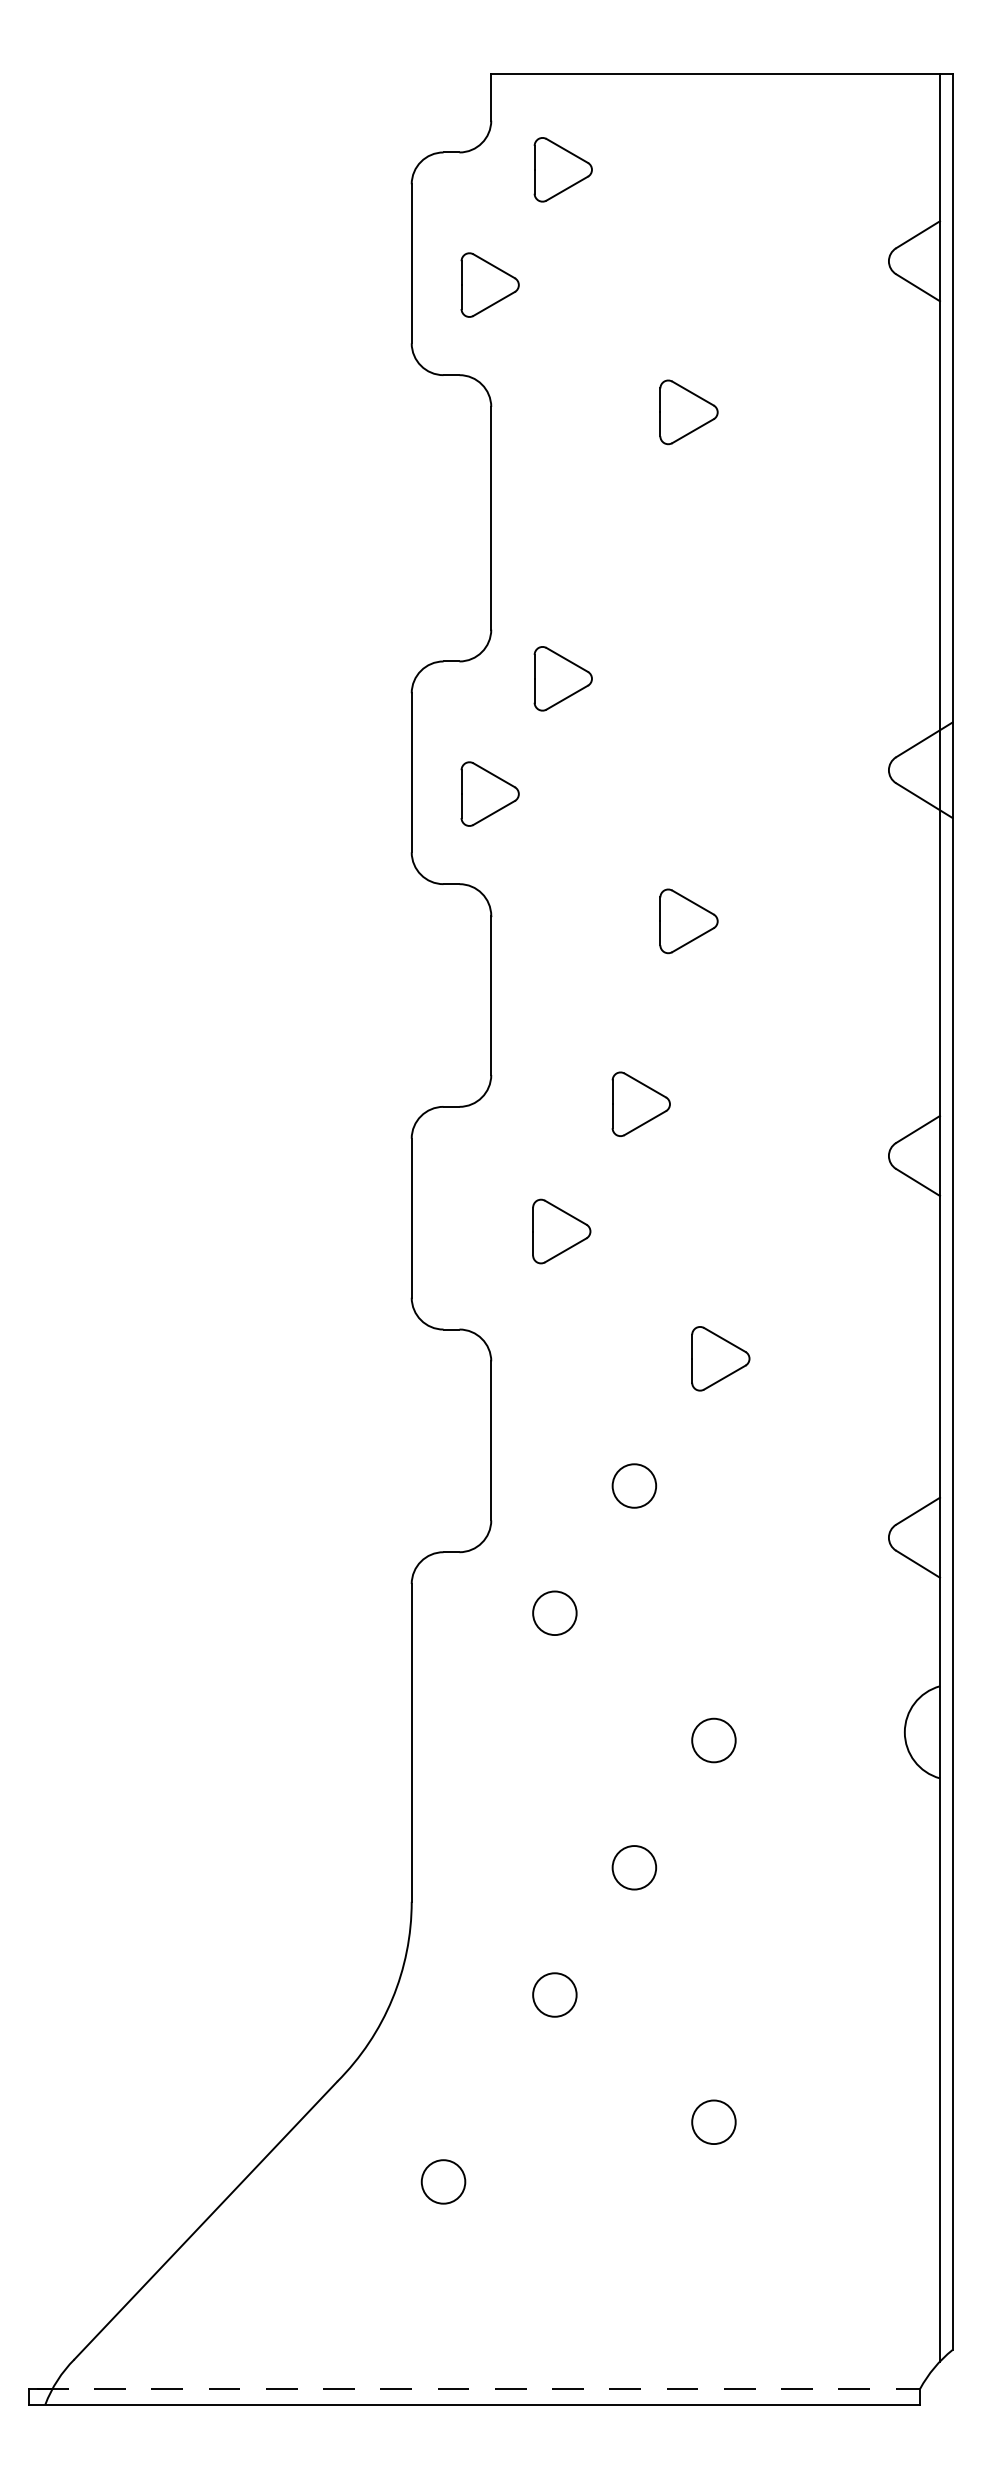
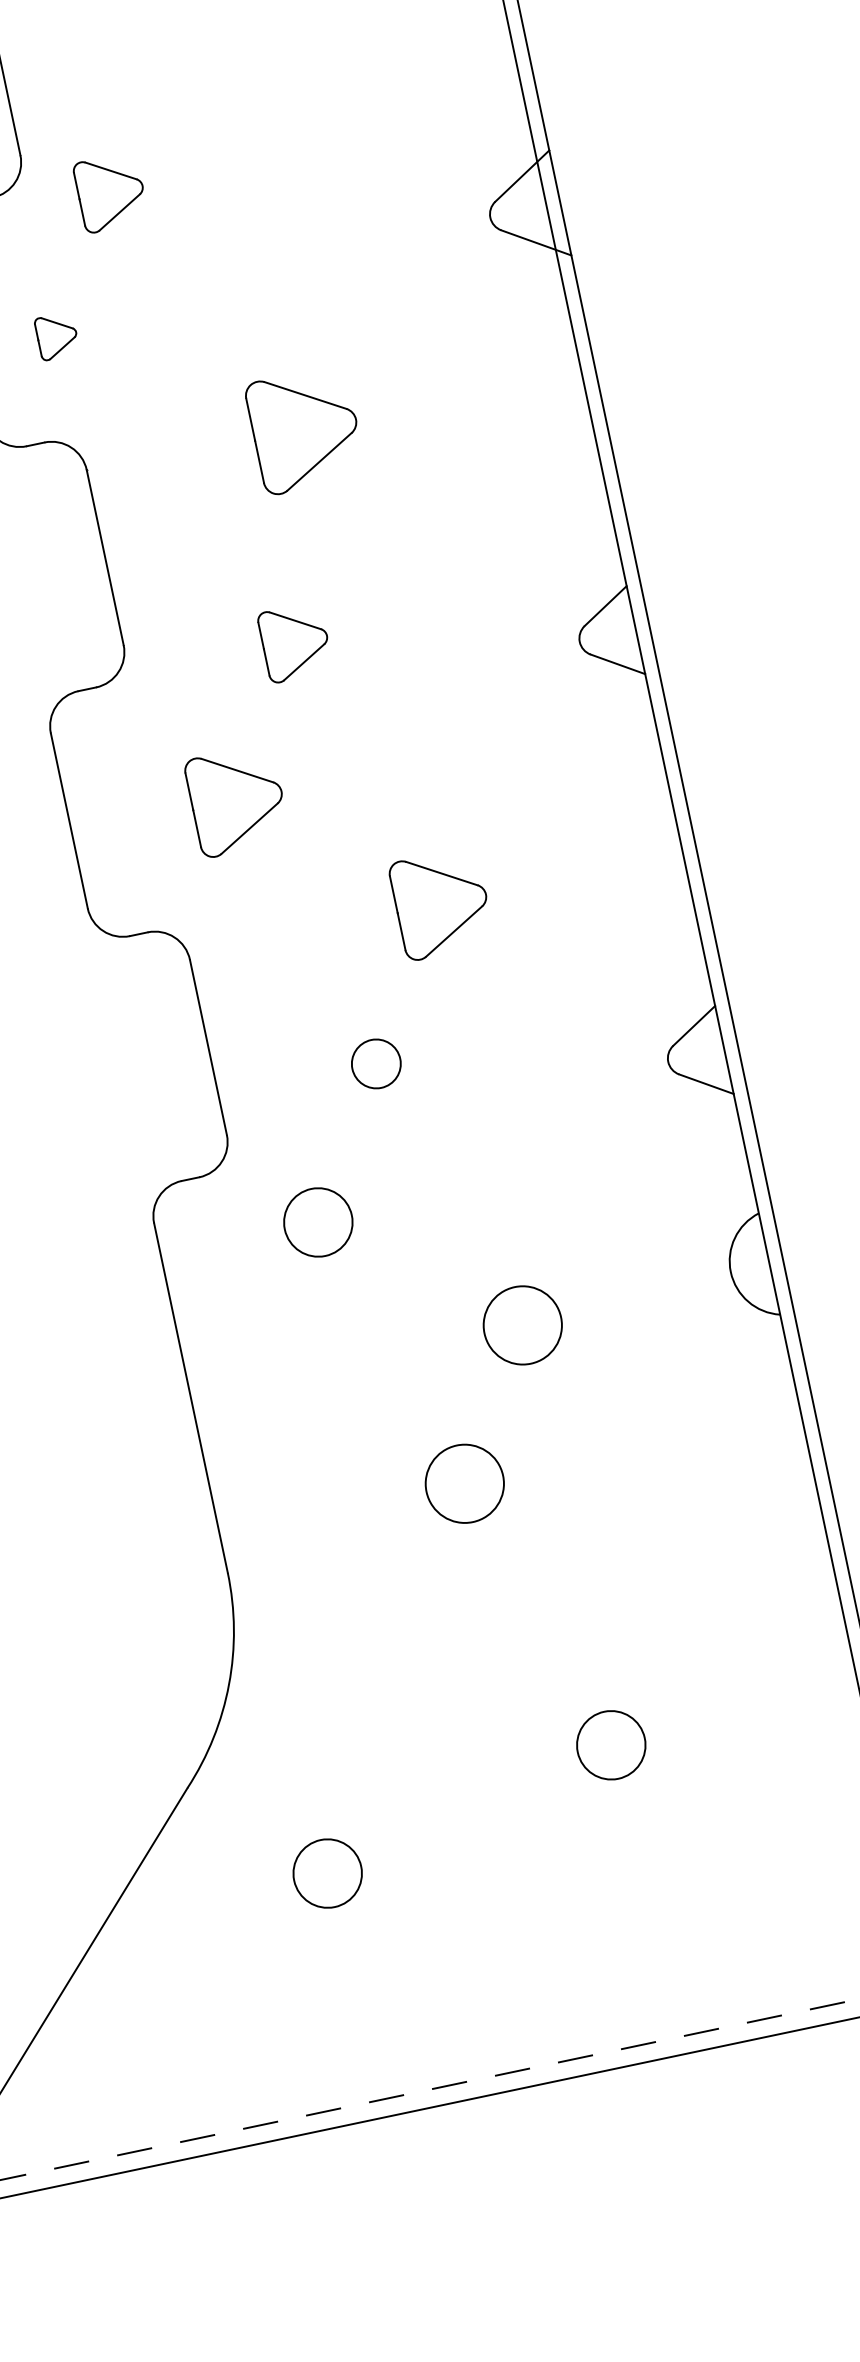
part: (489, 793) -> (56, 335), size x0.6
part: (688, 921) -> (305, 430), size x1.6
part: (561, 1231) -> (237, 800), size x1.4
part: (720, 1358) -> (441, 903), size x1.4
circle: (554, 1612) -> (317, 1221), size x1.4
circle: (713, 1740) -> (522, 1325), size x1.6
circle: (634, 1867) -> (464, 1483), size x1.6
circle: (554, 1994) -> (406, 1641), removed
circle: (713, 2122) -> (610, 1745), size x1.4
circle: (443, 2181) -> (327, 1873), size x1.4

